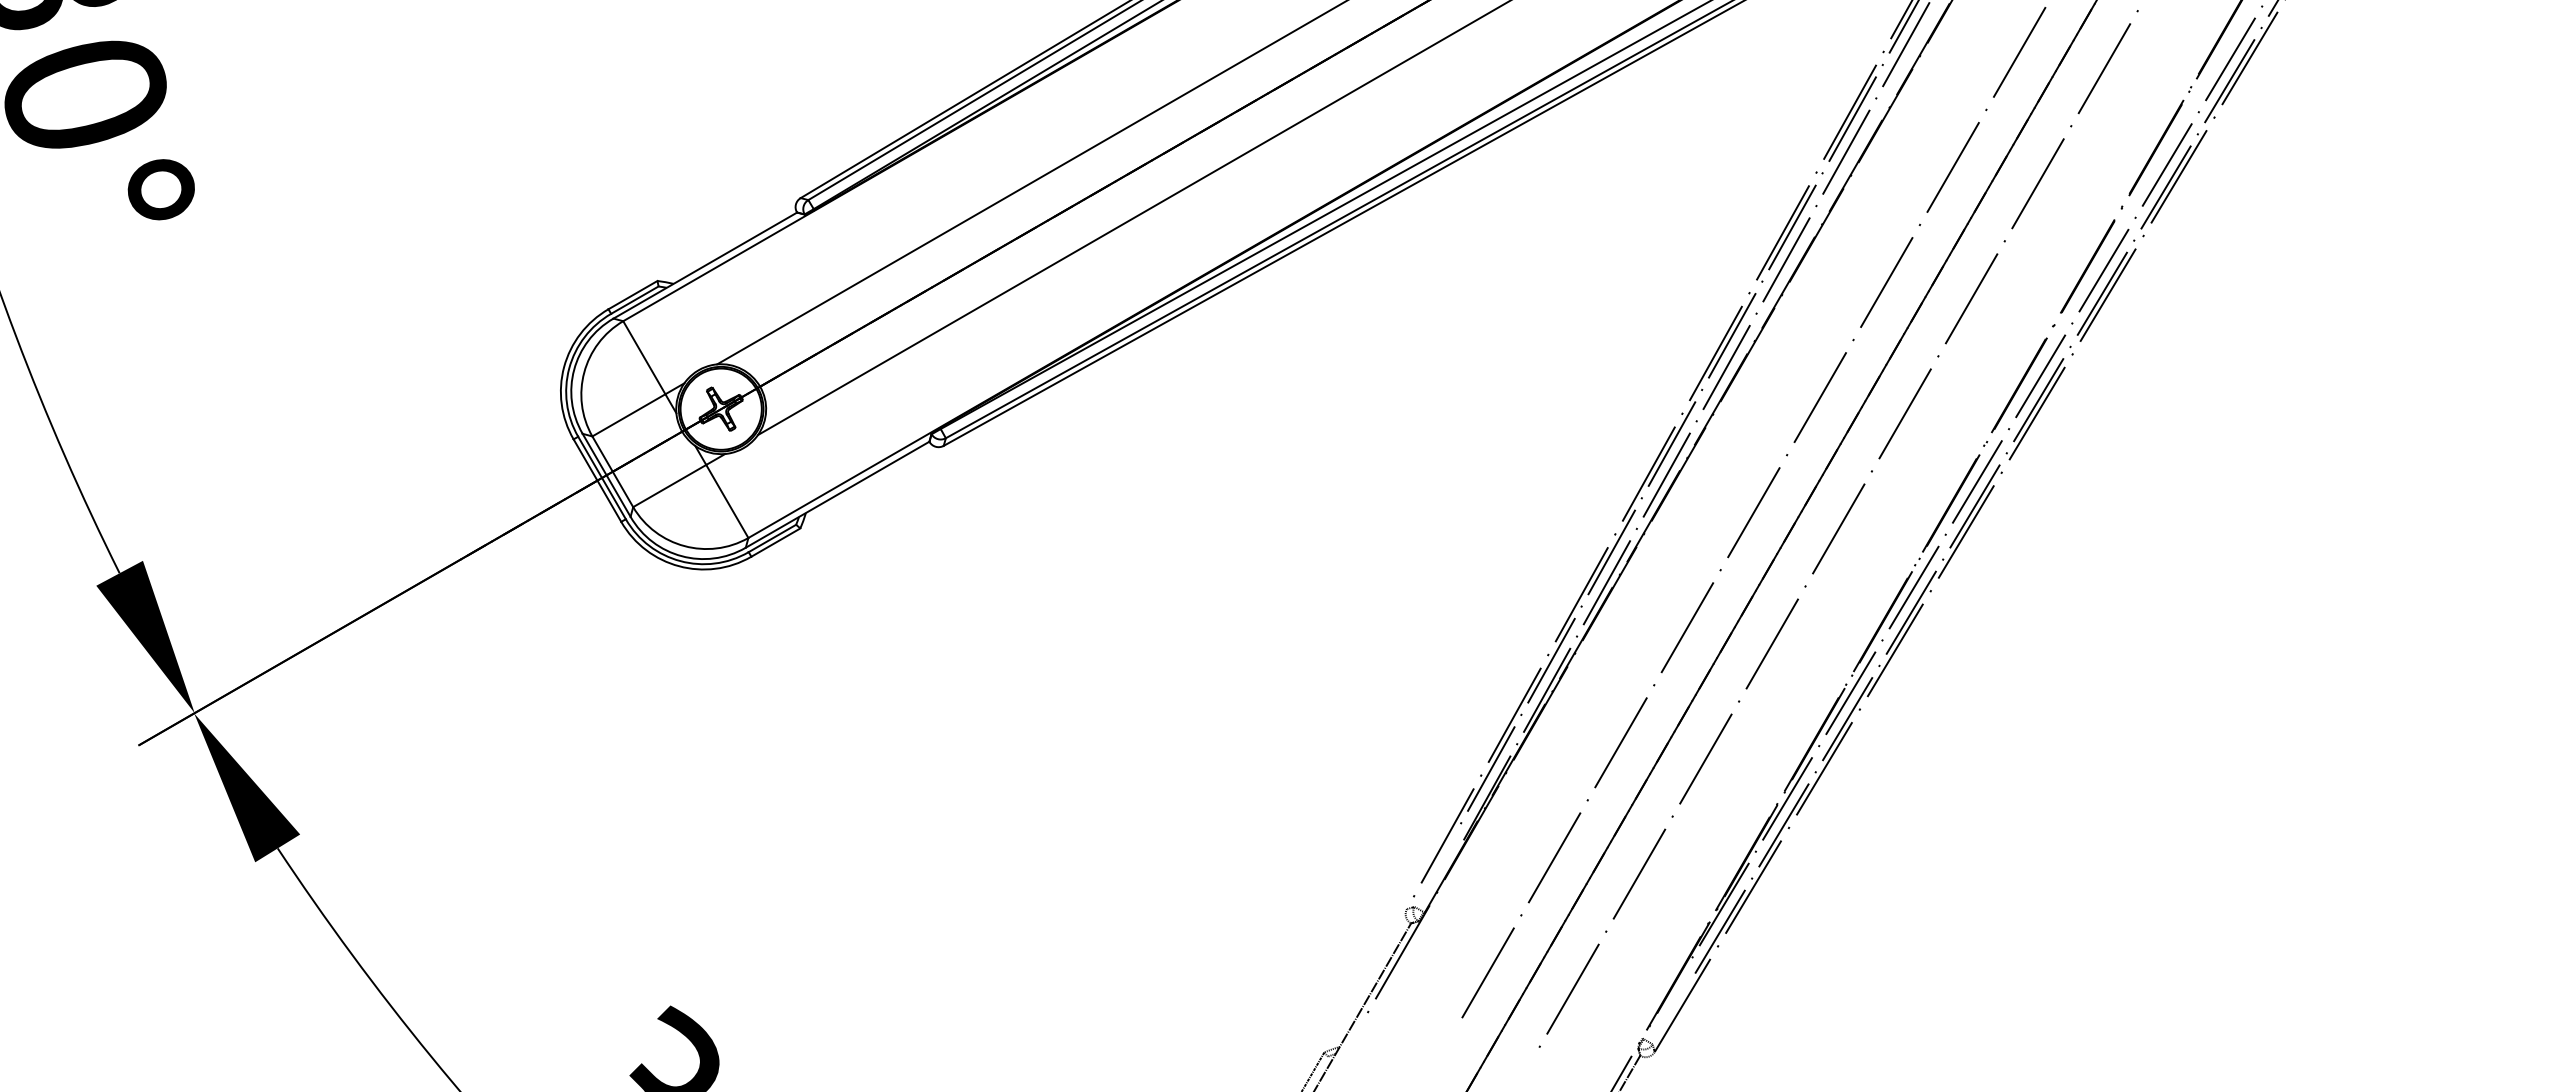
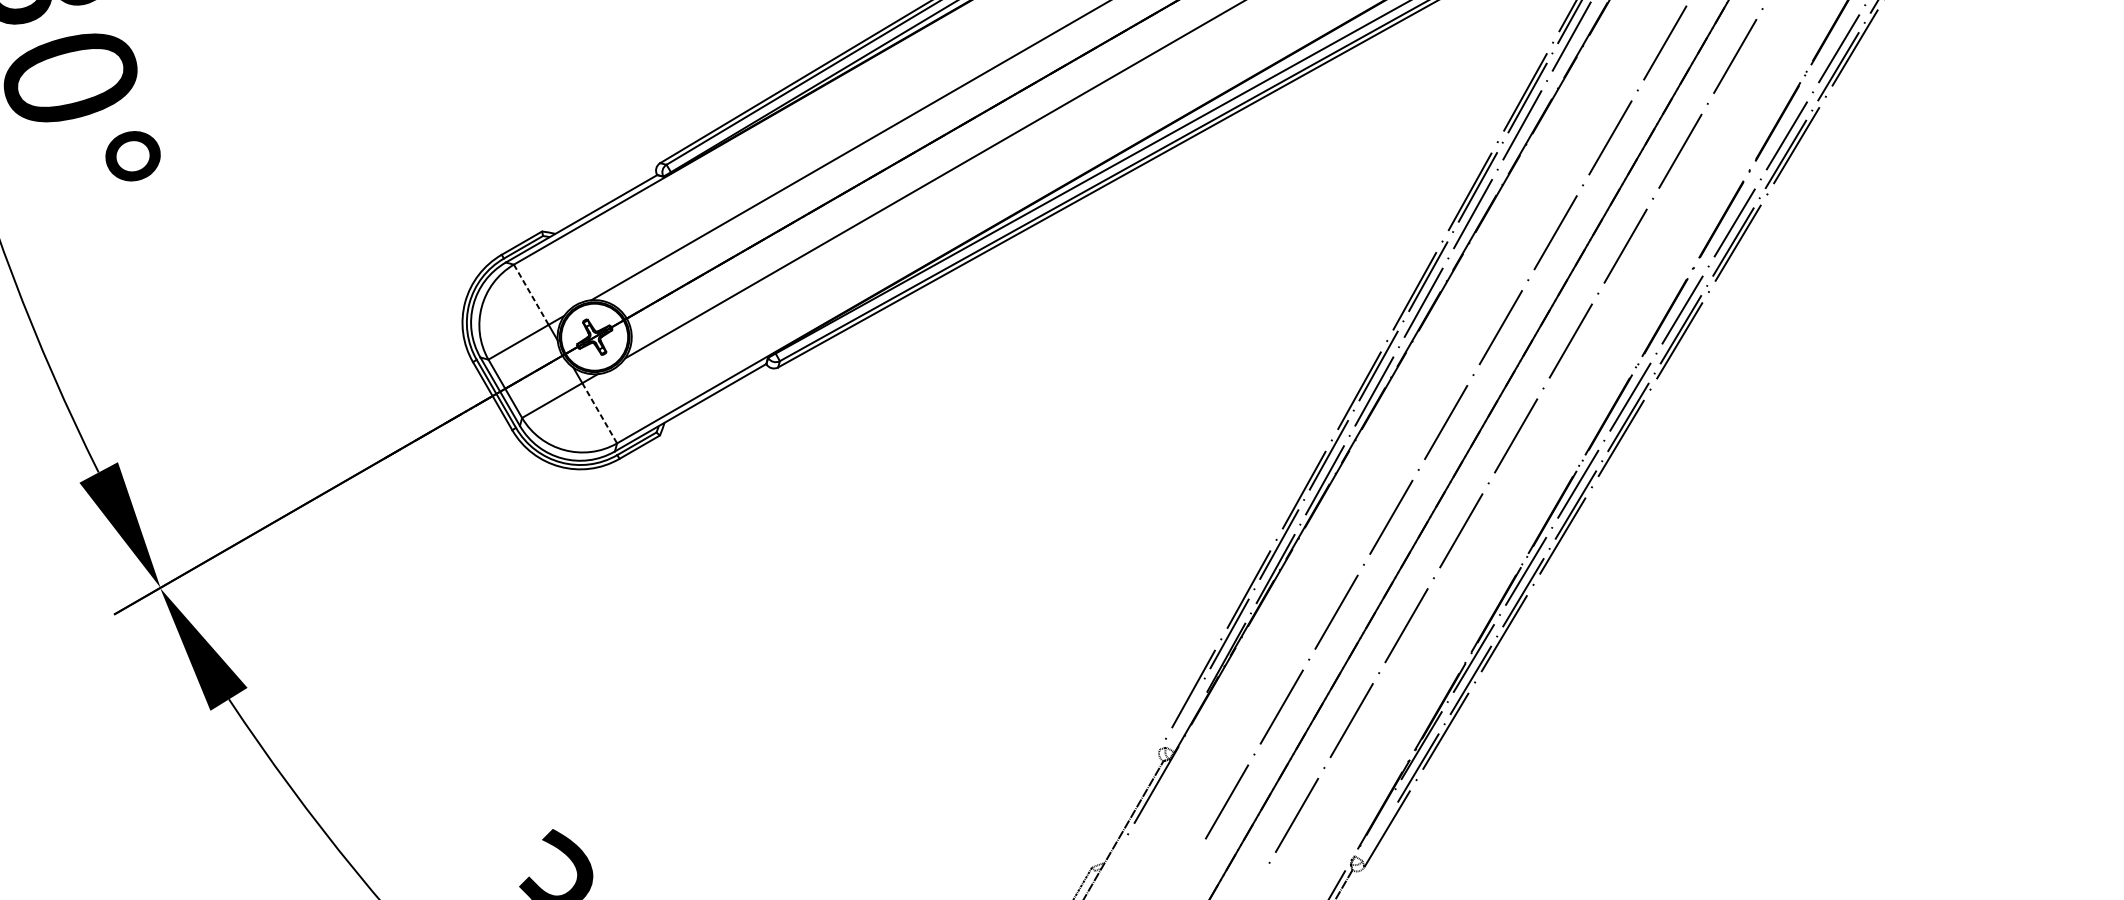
line: (644, 358) -> (531, 295), solid -> dashed
line: (727, 501) -> (599, 413), solid -> dashed

